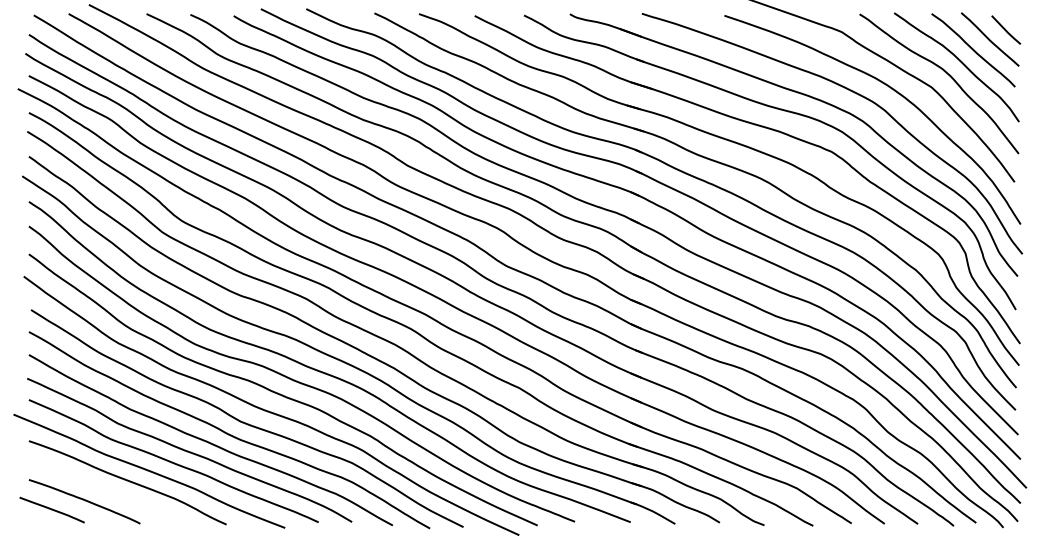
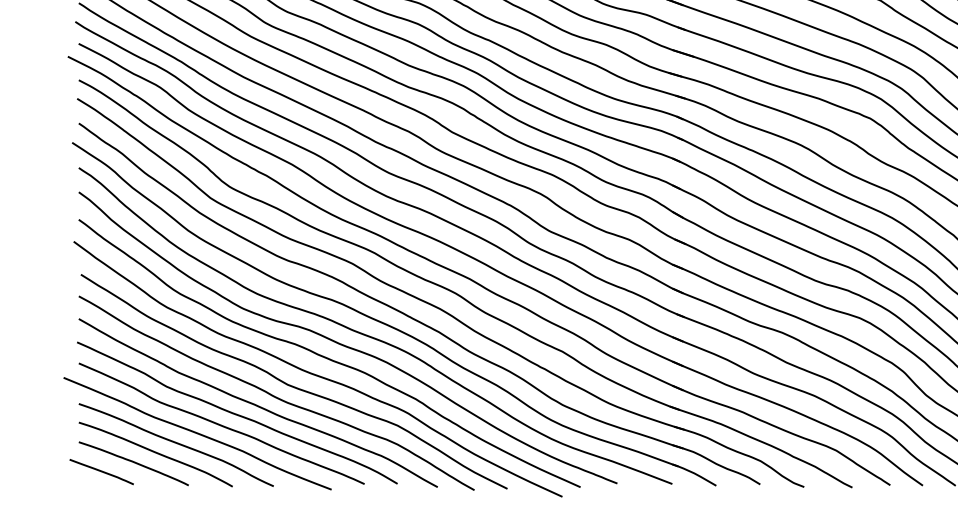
curve: (106, 491) -> (155, 453), added

